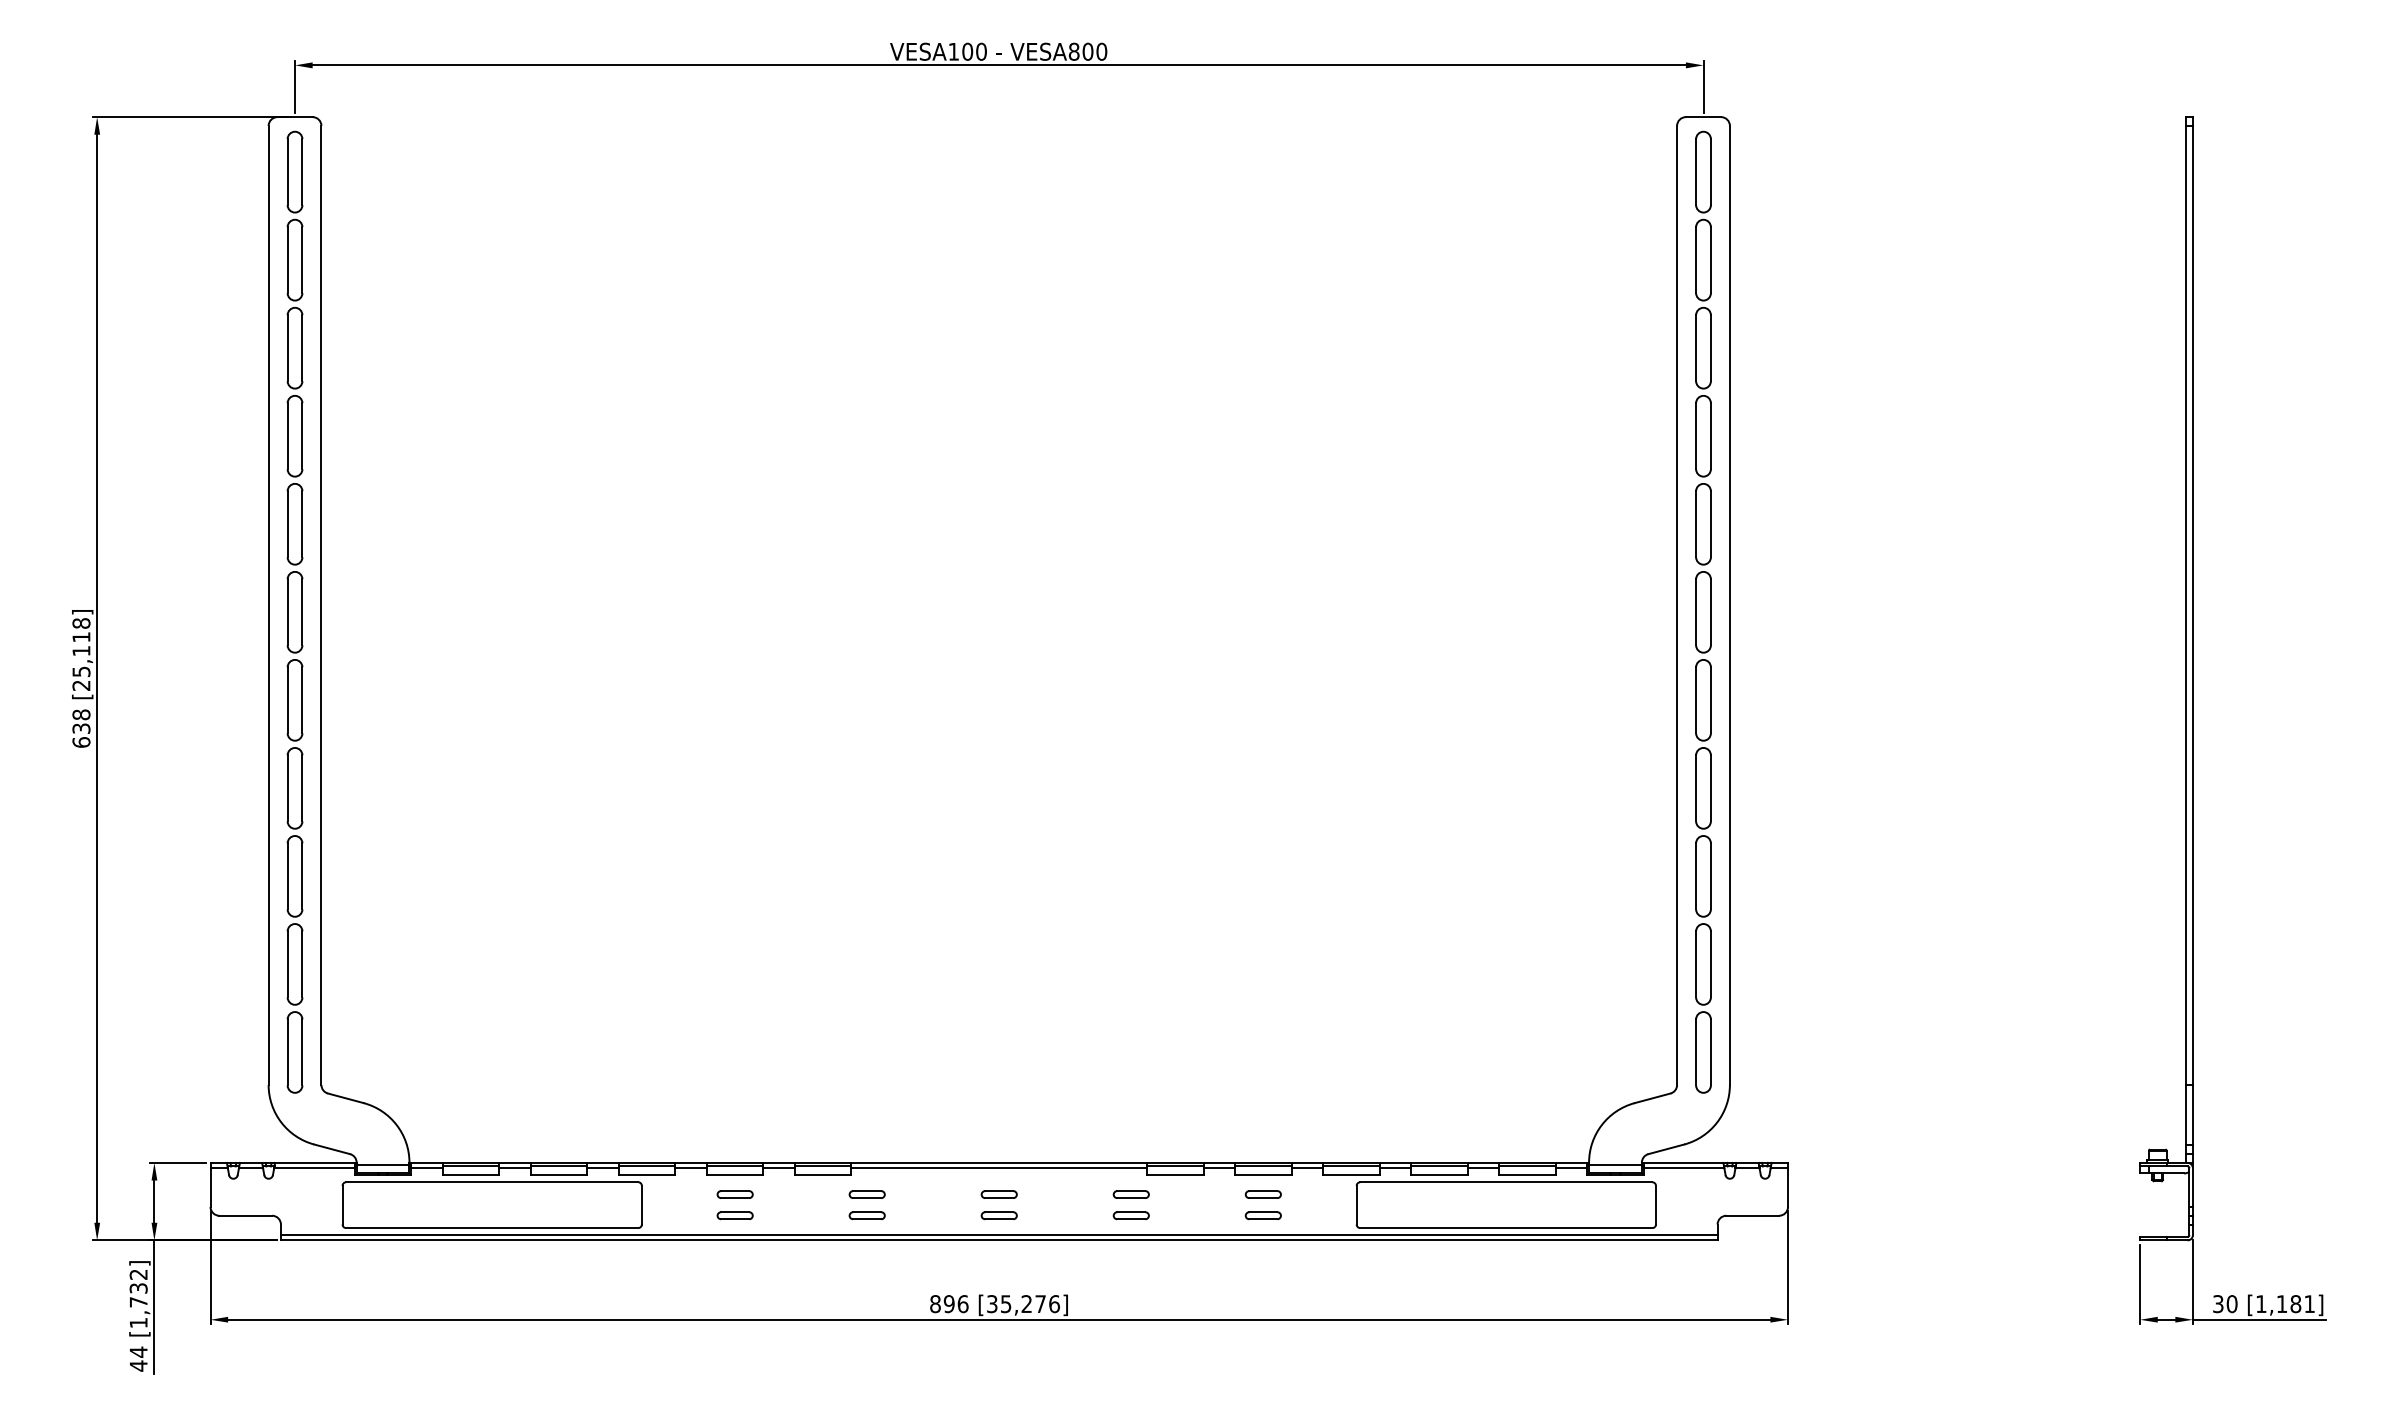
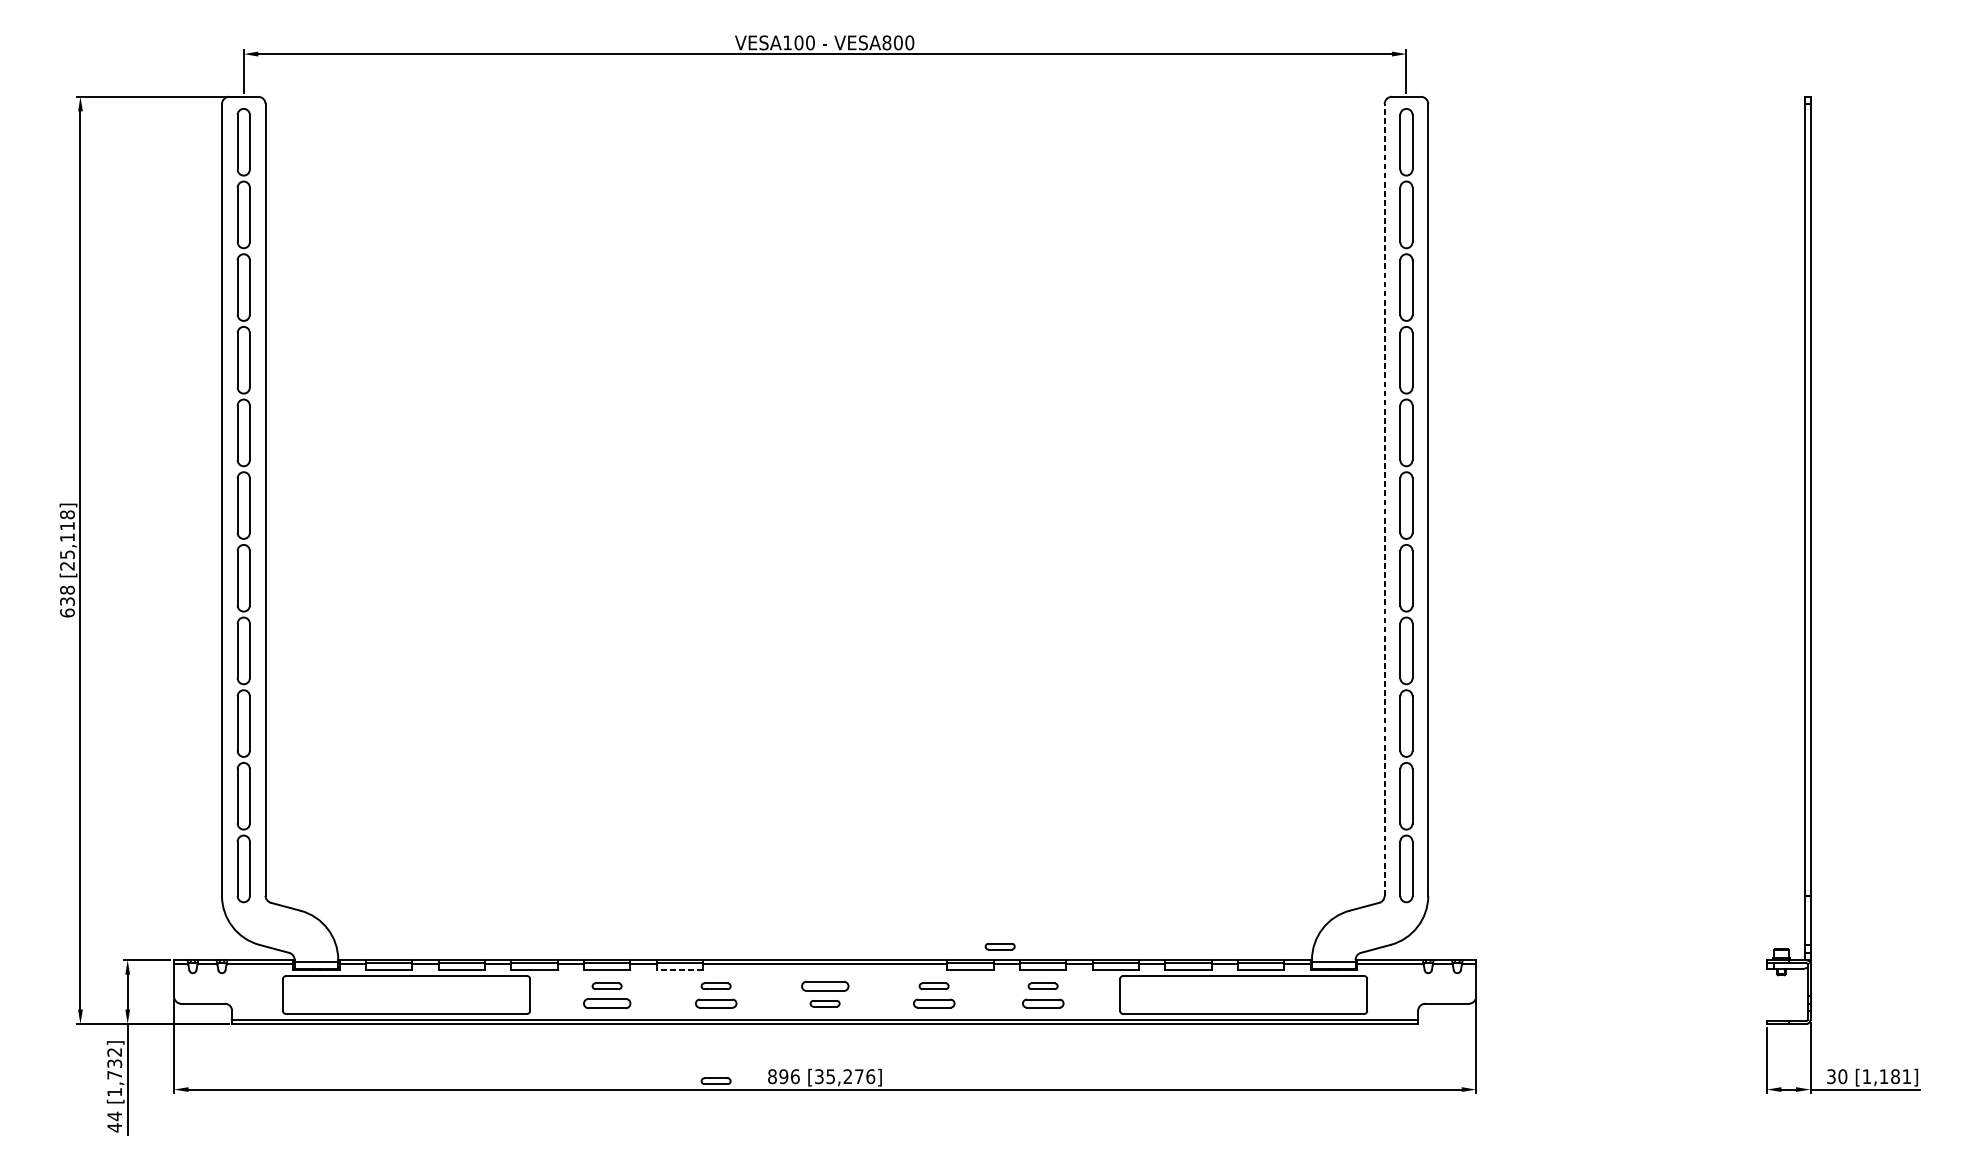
line: (1677, 605) -> (1385, 499), solid -> dashed
part: (1210, 1146) -> (999, 946), added
line: (822, 1175) -> (679, 970), solid -> dashed
part: (998, 1194) -> (824, 986), size x1.6
part: (734, 1215) -> (606, 1003), size x1.6
part: (866, 1215) -> (715, 1003), size x1.4
part: (1130, 1215) -> (933, 1003), size x1.4
part: (1262, 1215) -> (1042, 1003), size x1.4
part: (866, 1309) -> (715, 1081), added

